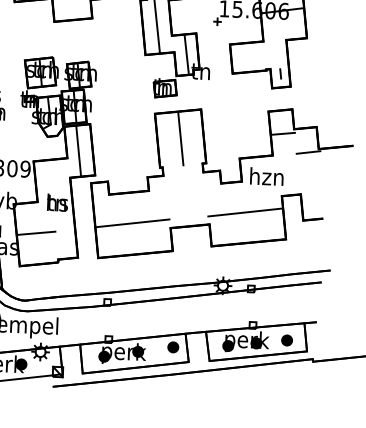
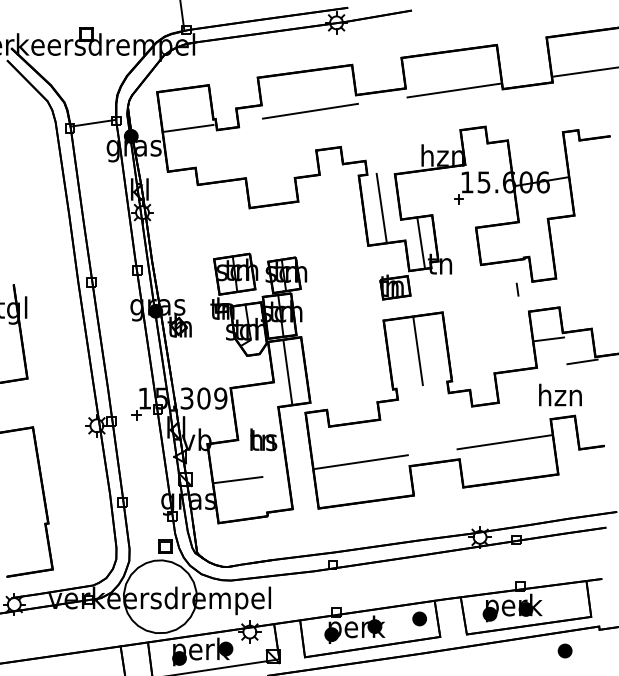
line: (280, 73) -> (517, 289), moved
text: (266, 176) -> (560, 394), moved
part: (286, 340) -> (564, 650), moved

